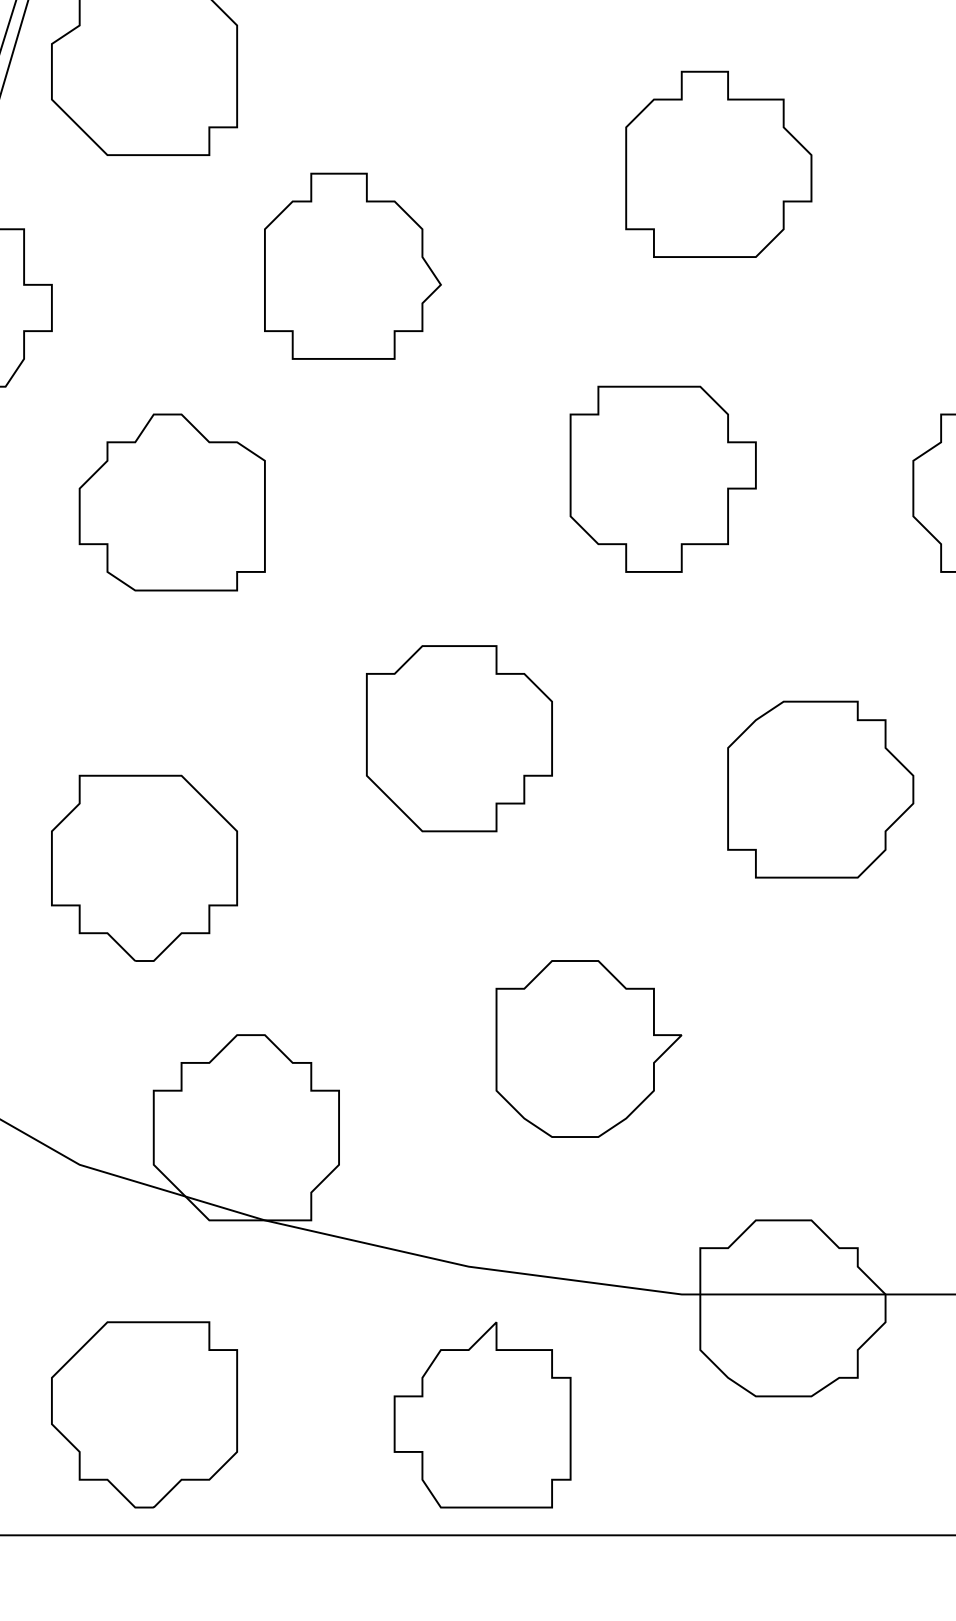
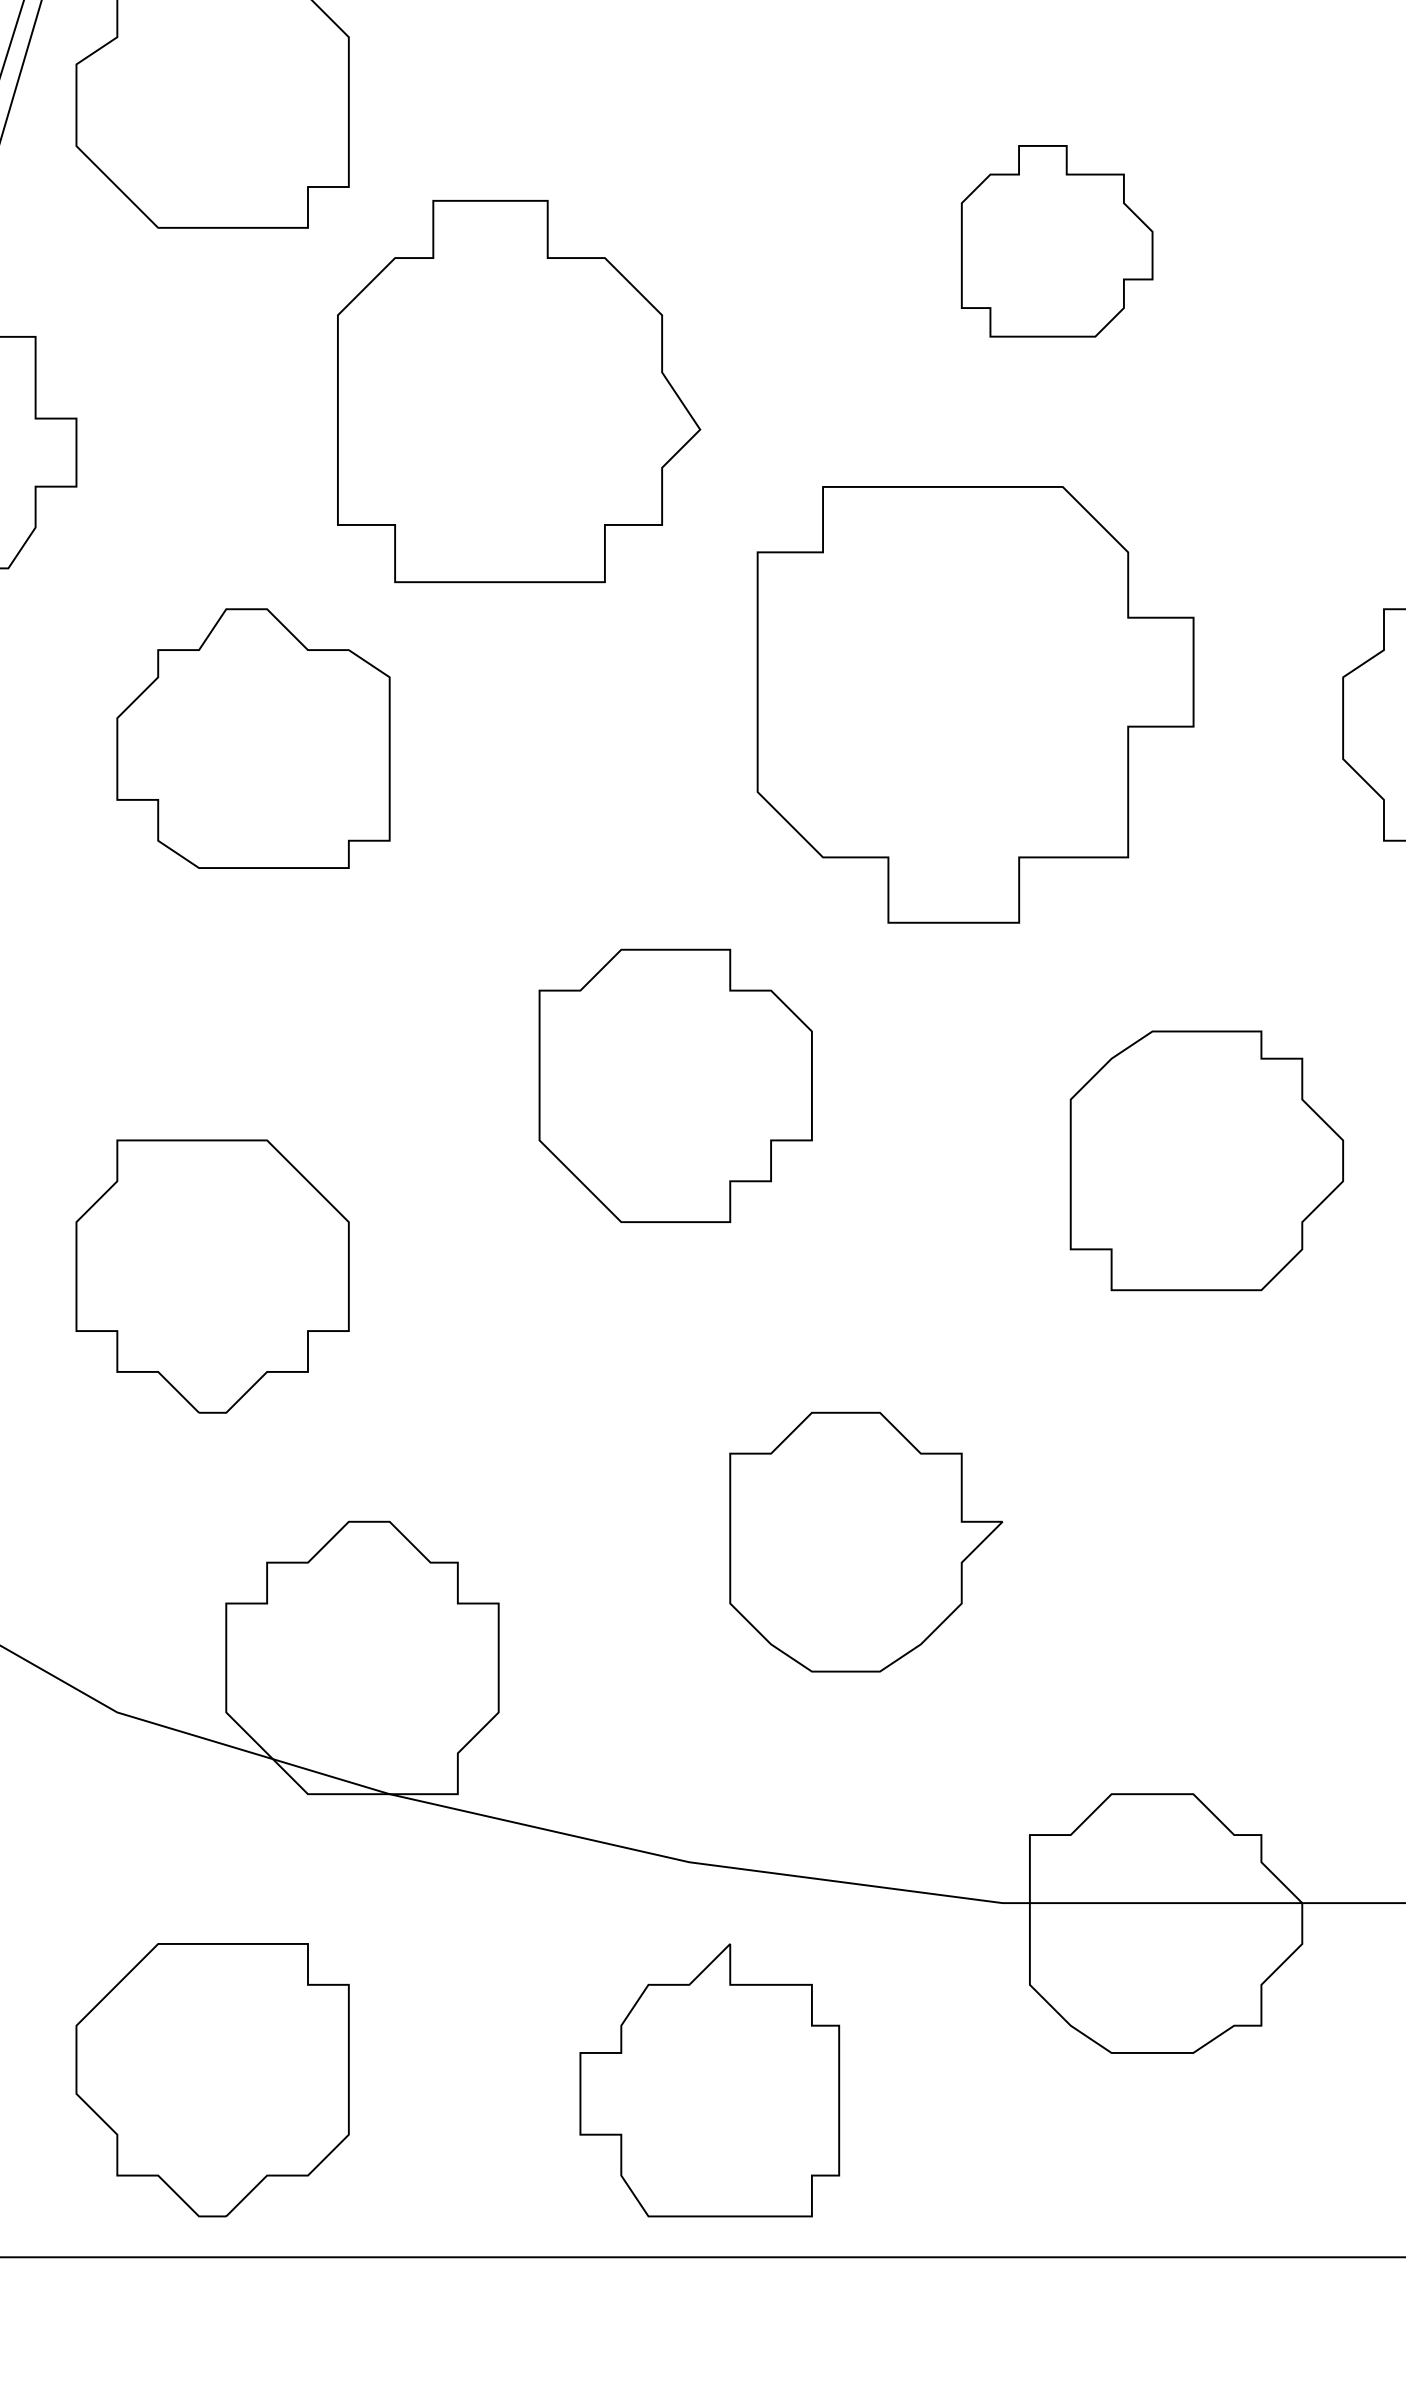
part: (718, 163) -> (1056, 240), size x0.7
part: (352, 265) -> (518, 390), size x1.4
part: (662, 478) -> (974, 703), size x1.6

